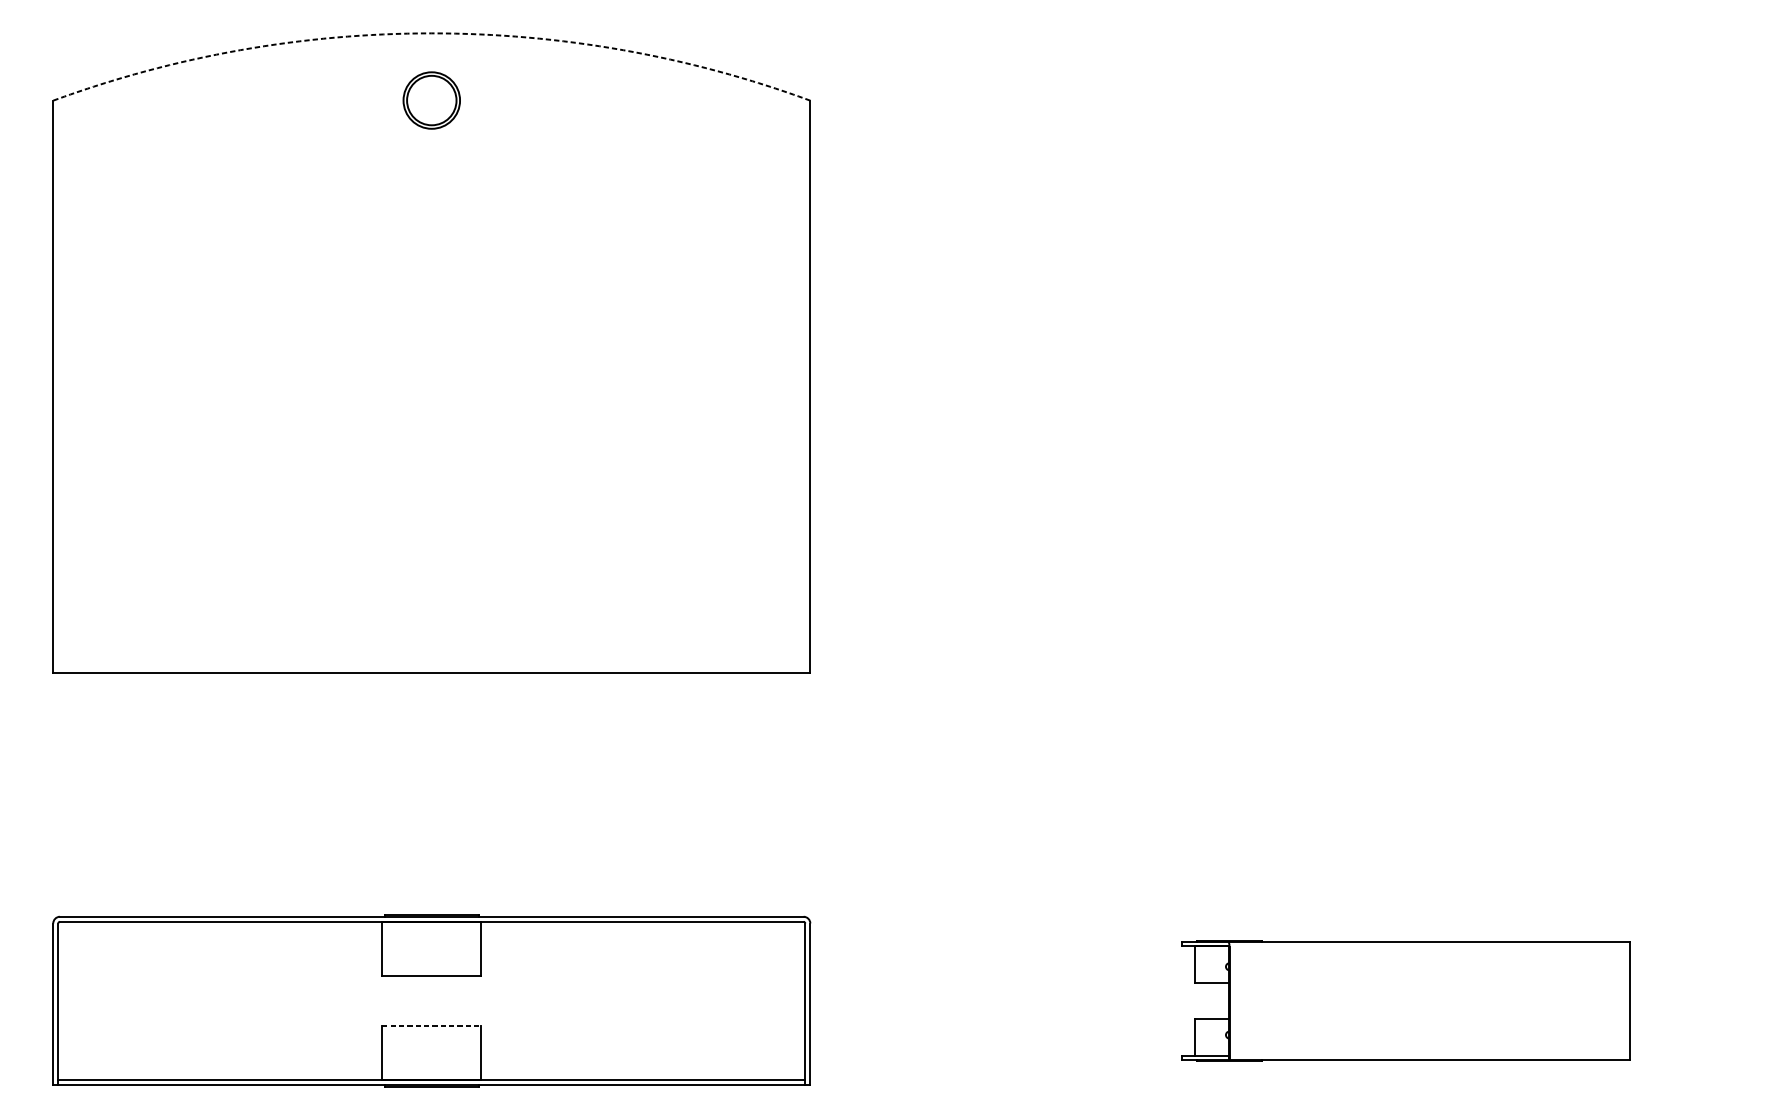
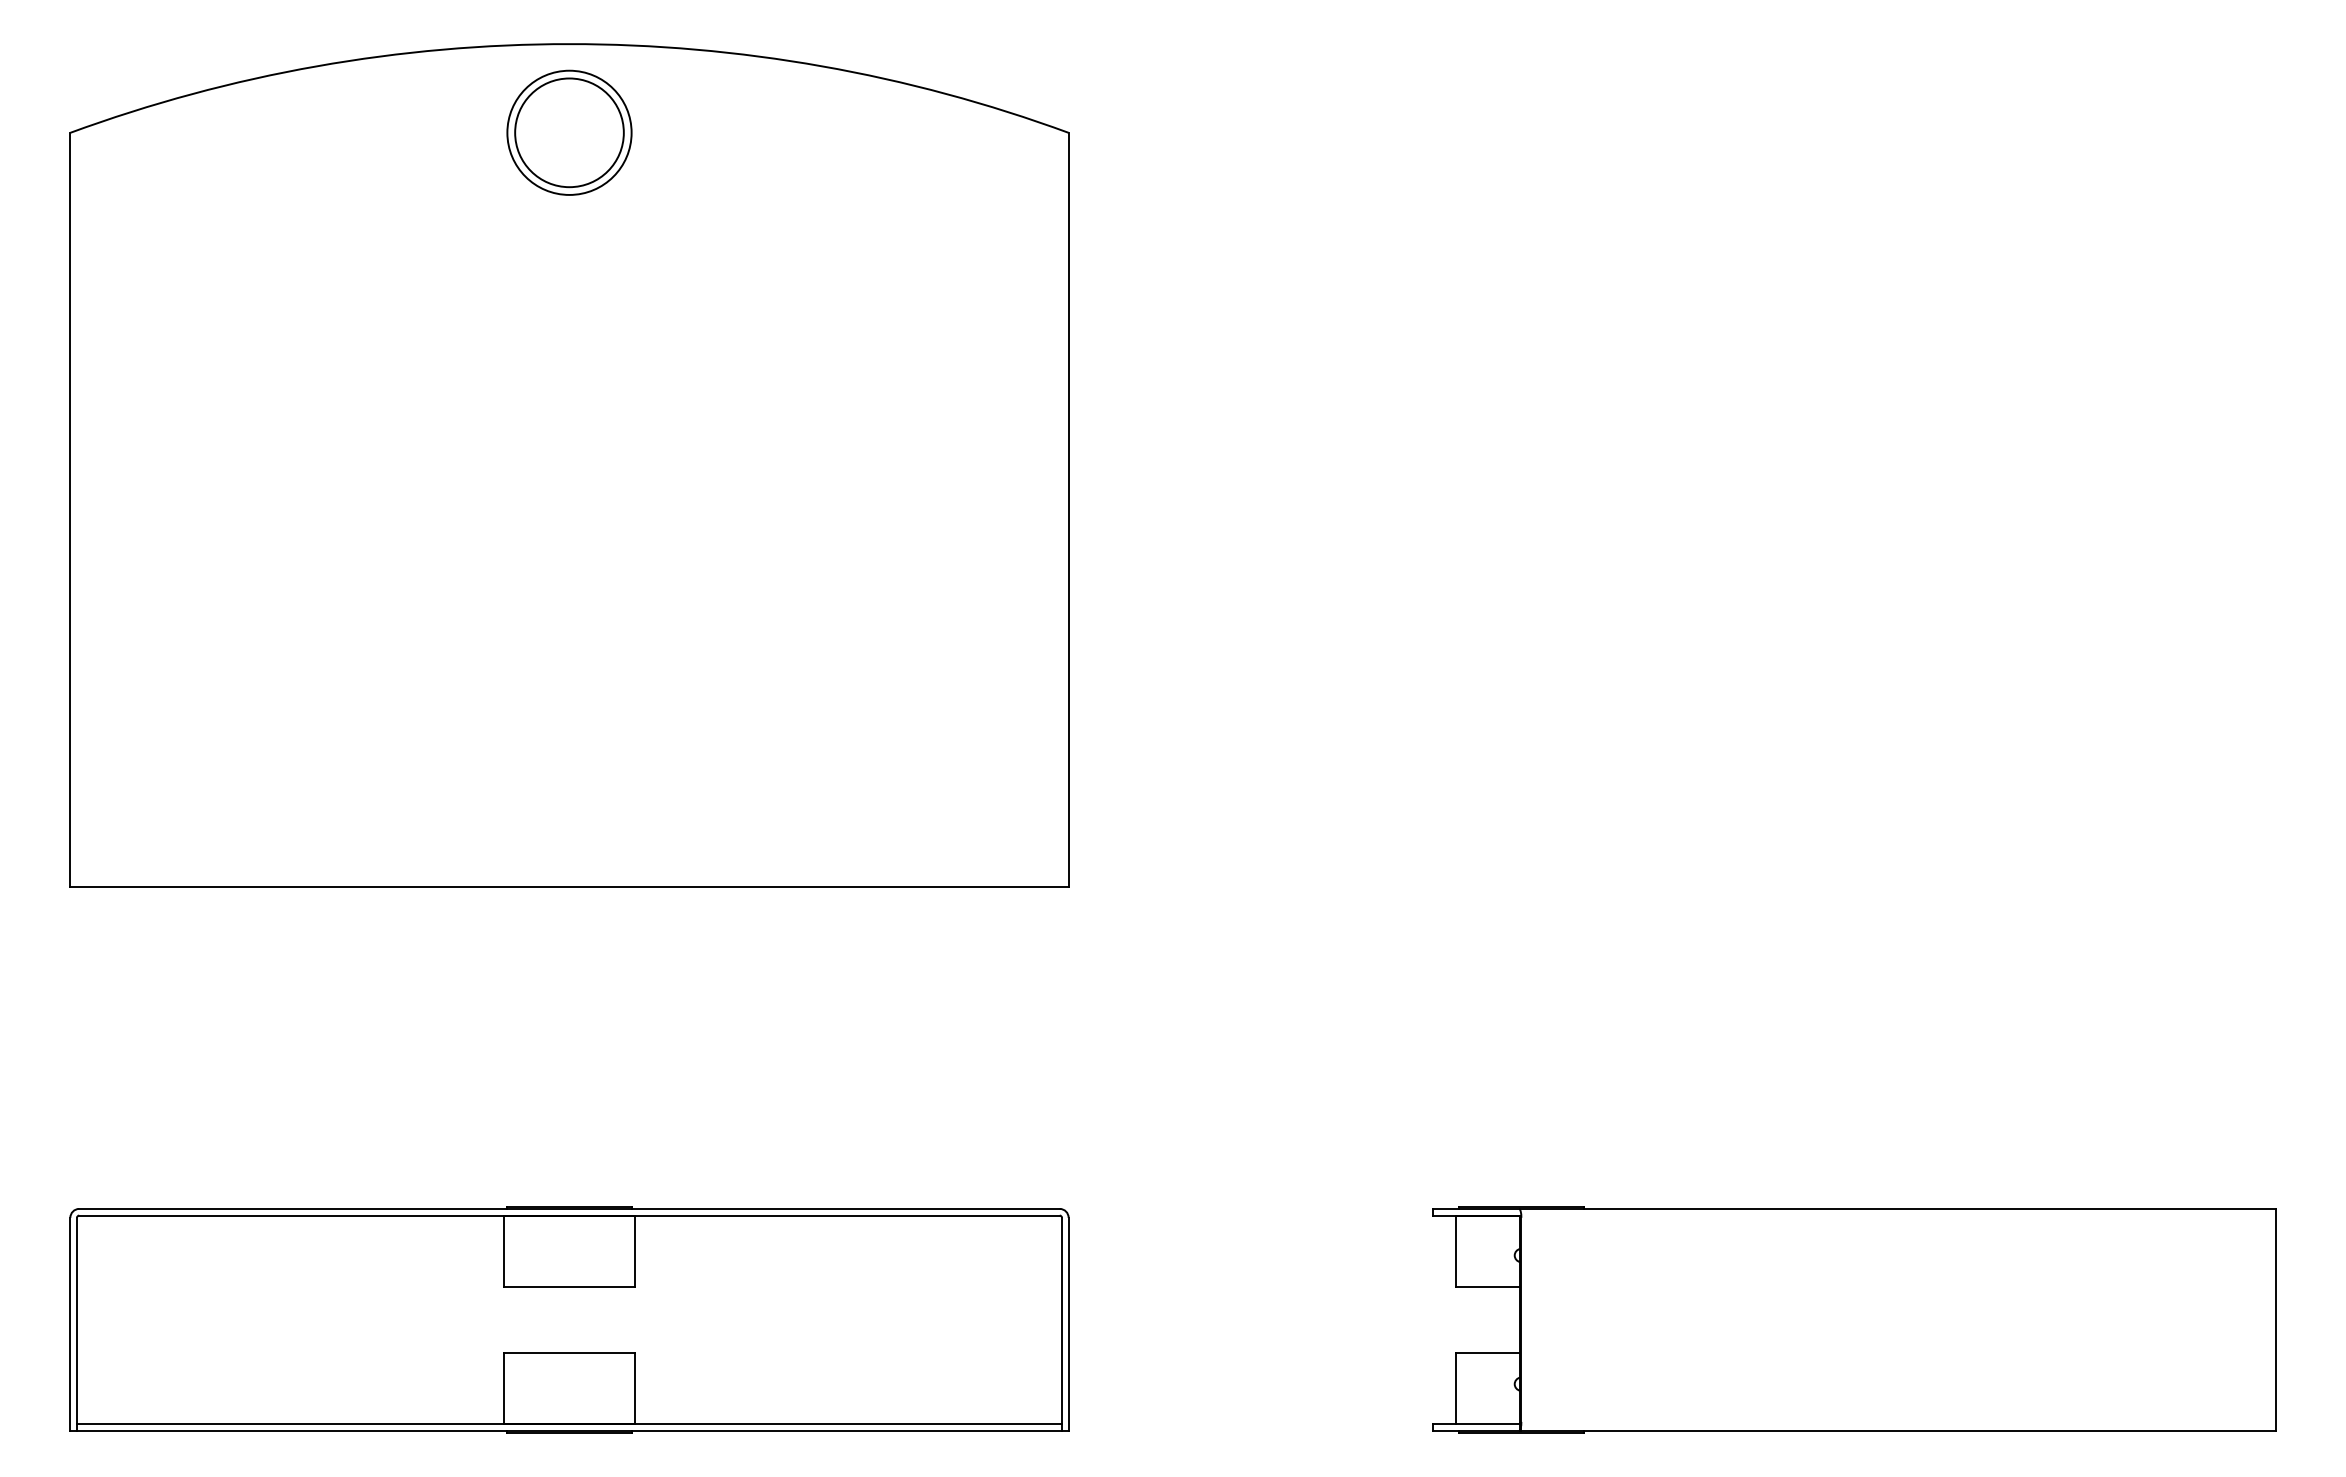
arc: (431, 33) -> (569, 44), dashed -> solid
part: (431, 100) -> (569, 132), size x1.67
part: (1406, 1000) -> (1854, 1319), size x1.43
line: (432, 1026) -> (570, 1353), dashed -> solid

